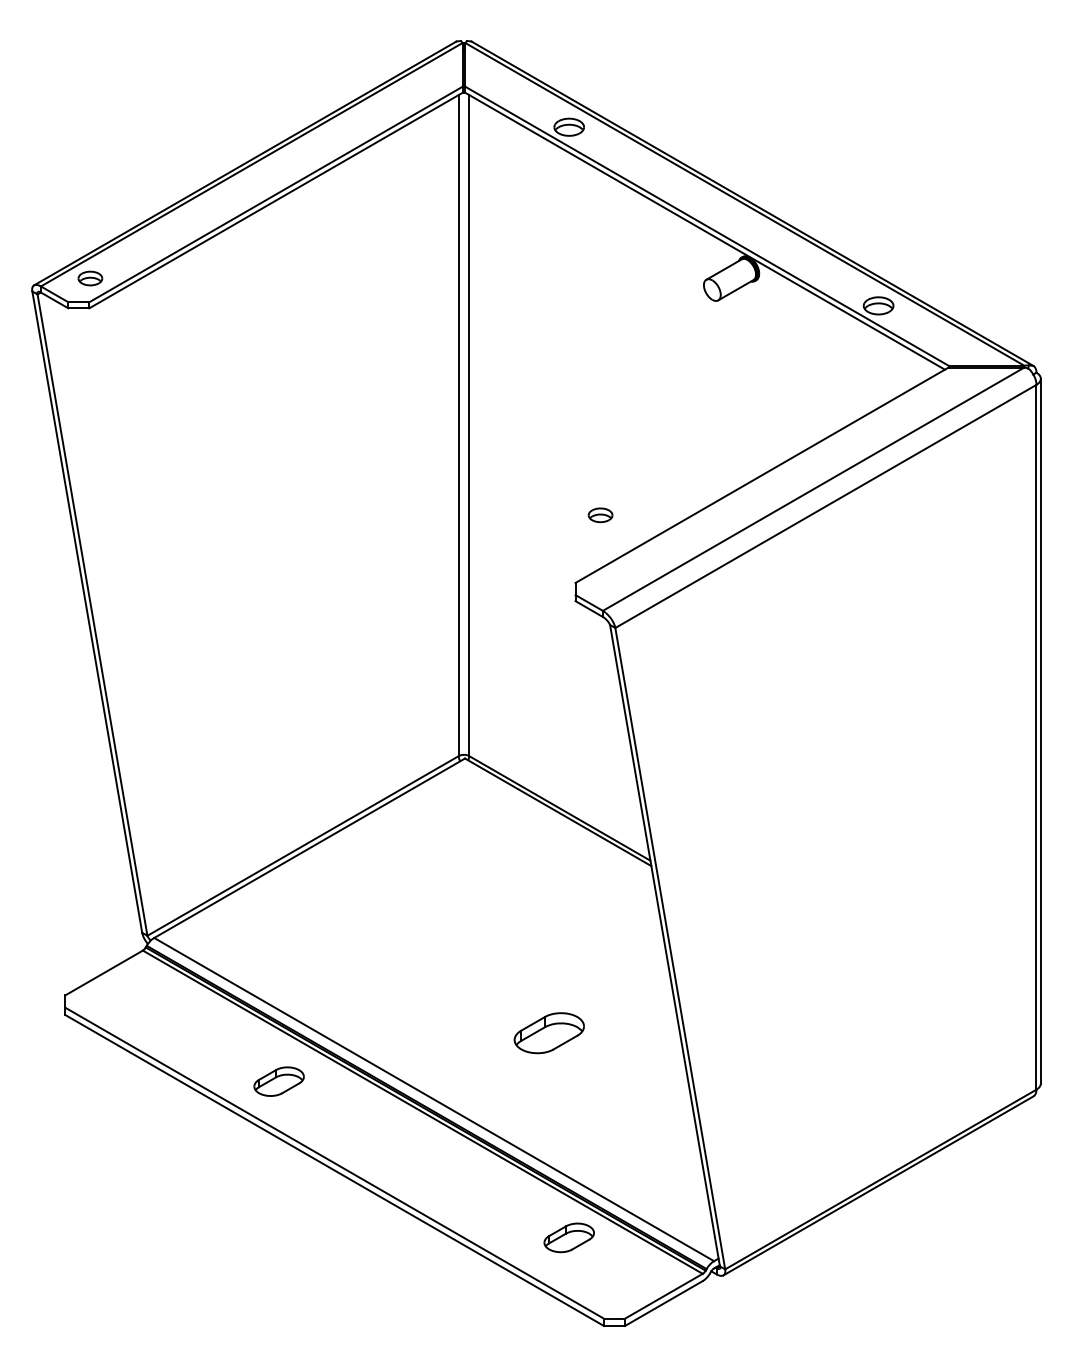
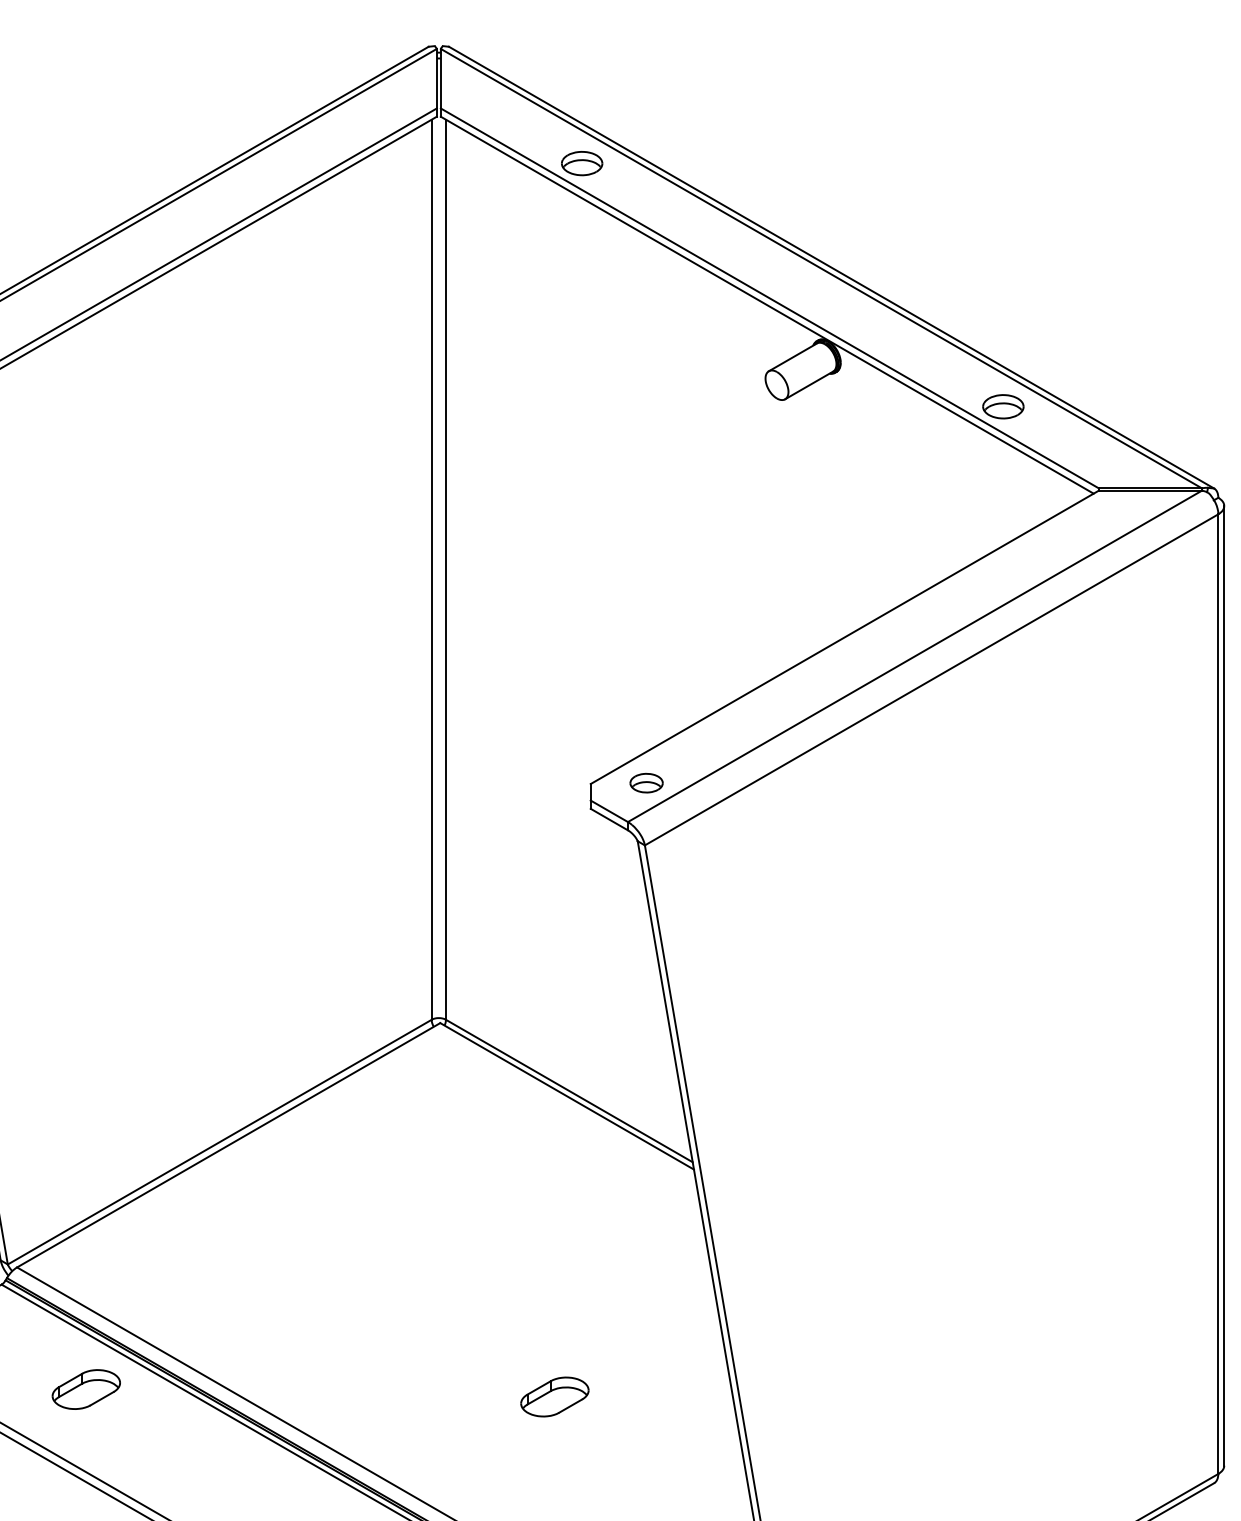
part: (600, 515) -> (646, 783), moved
part: (548, 1032) -> (553, 1396), size x0.71
part: (278, 1081) -> (85, 1389), moved

